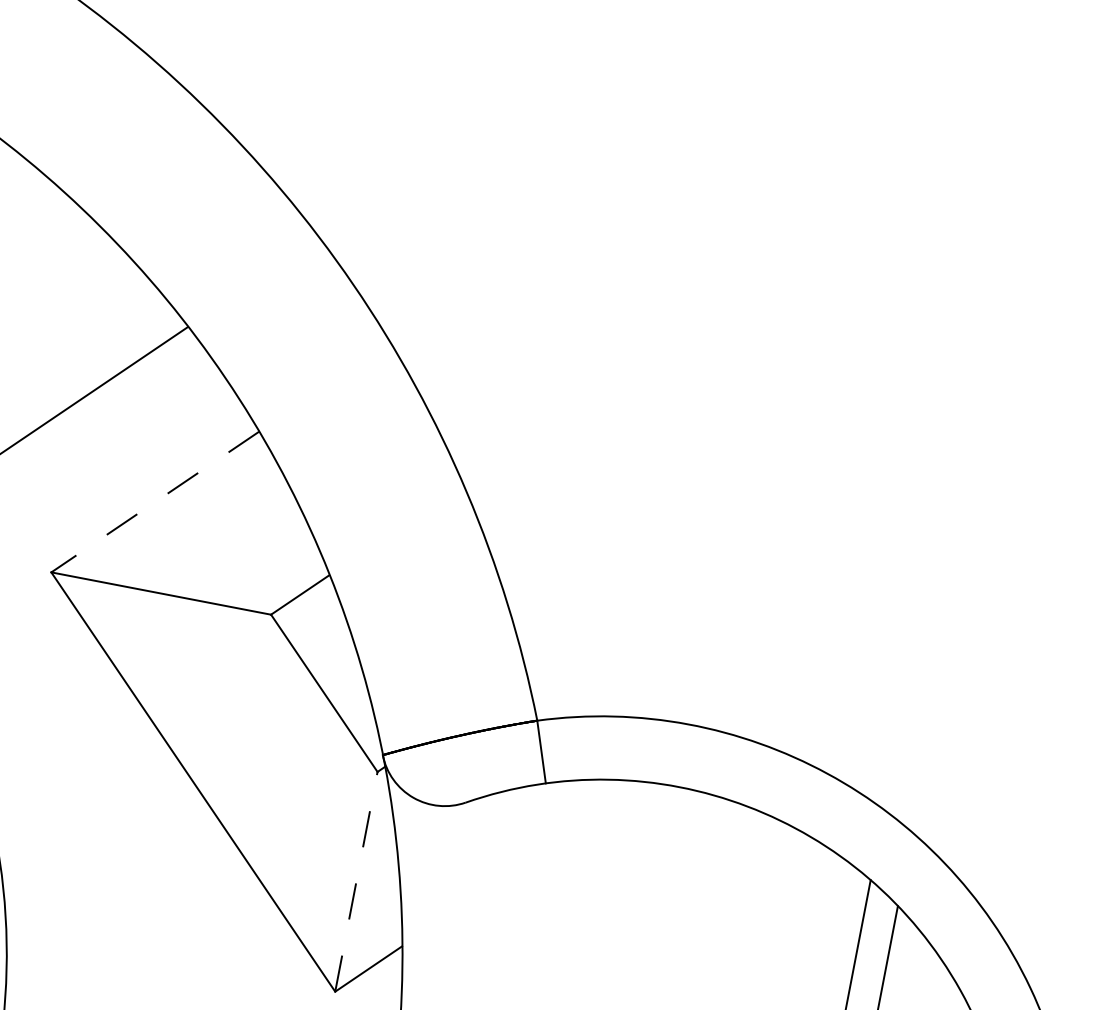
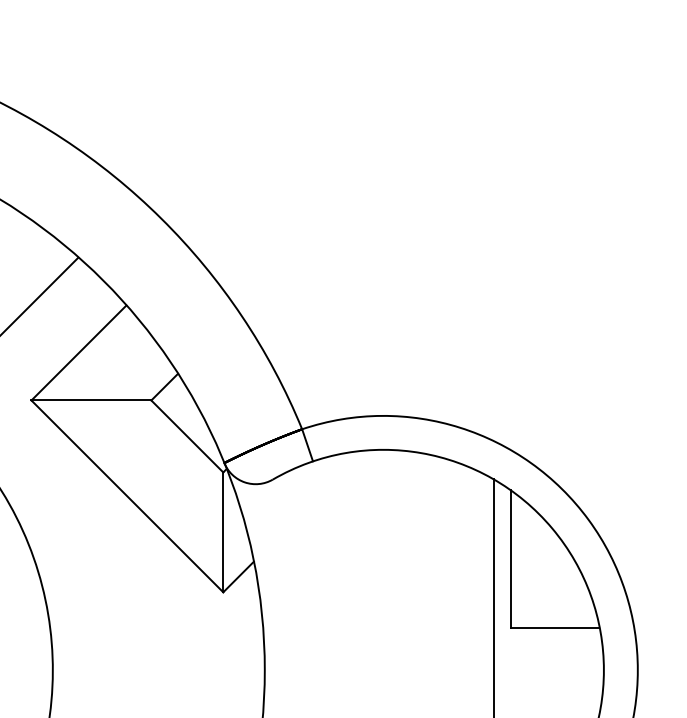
line: (154, 502) -> (78, 353), dashed -> solid
line: (356, 882) -> (223, 532), dashed -> solid

